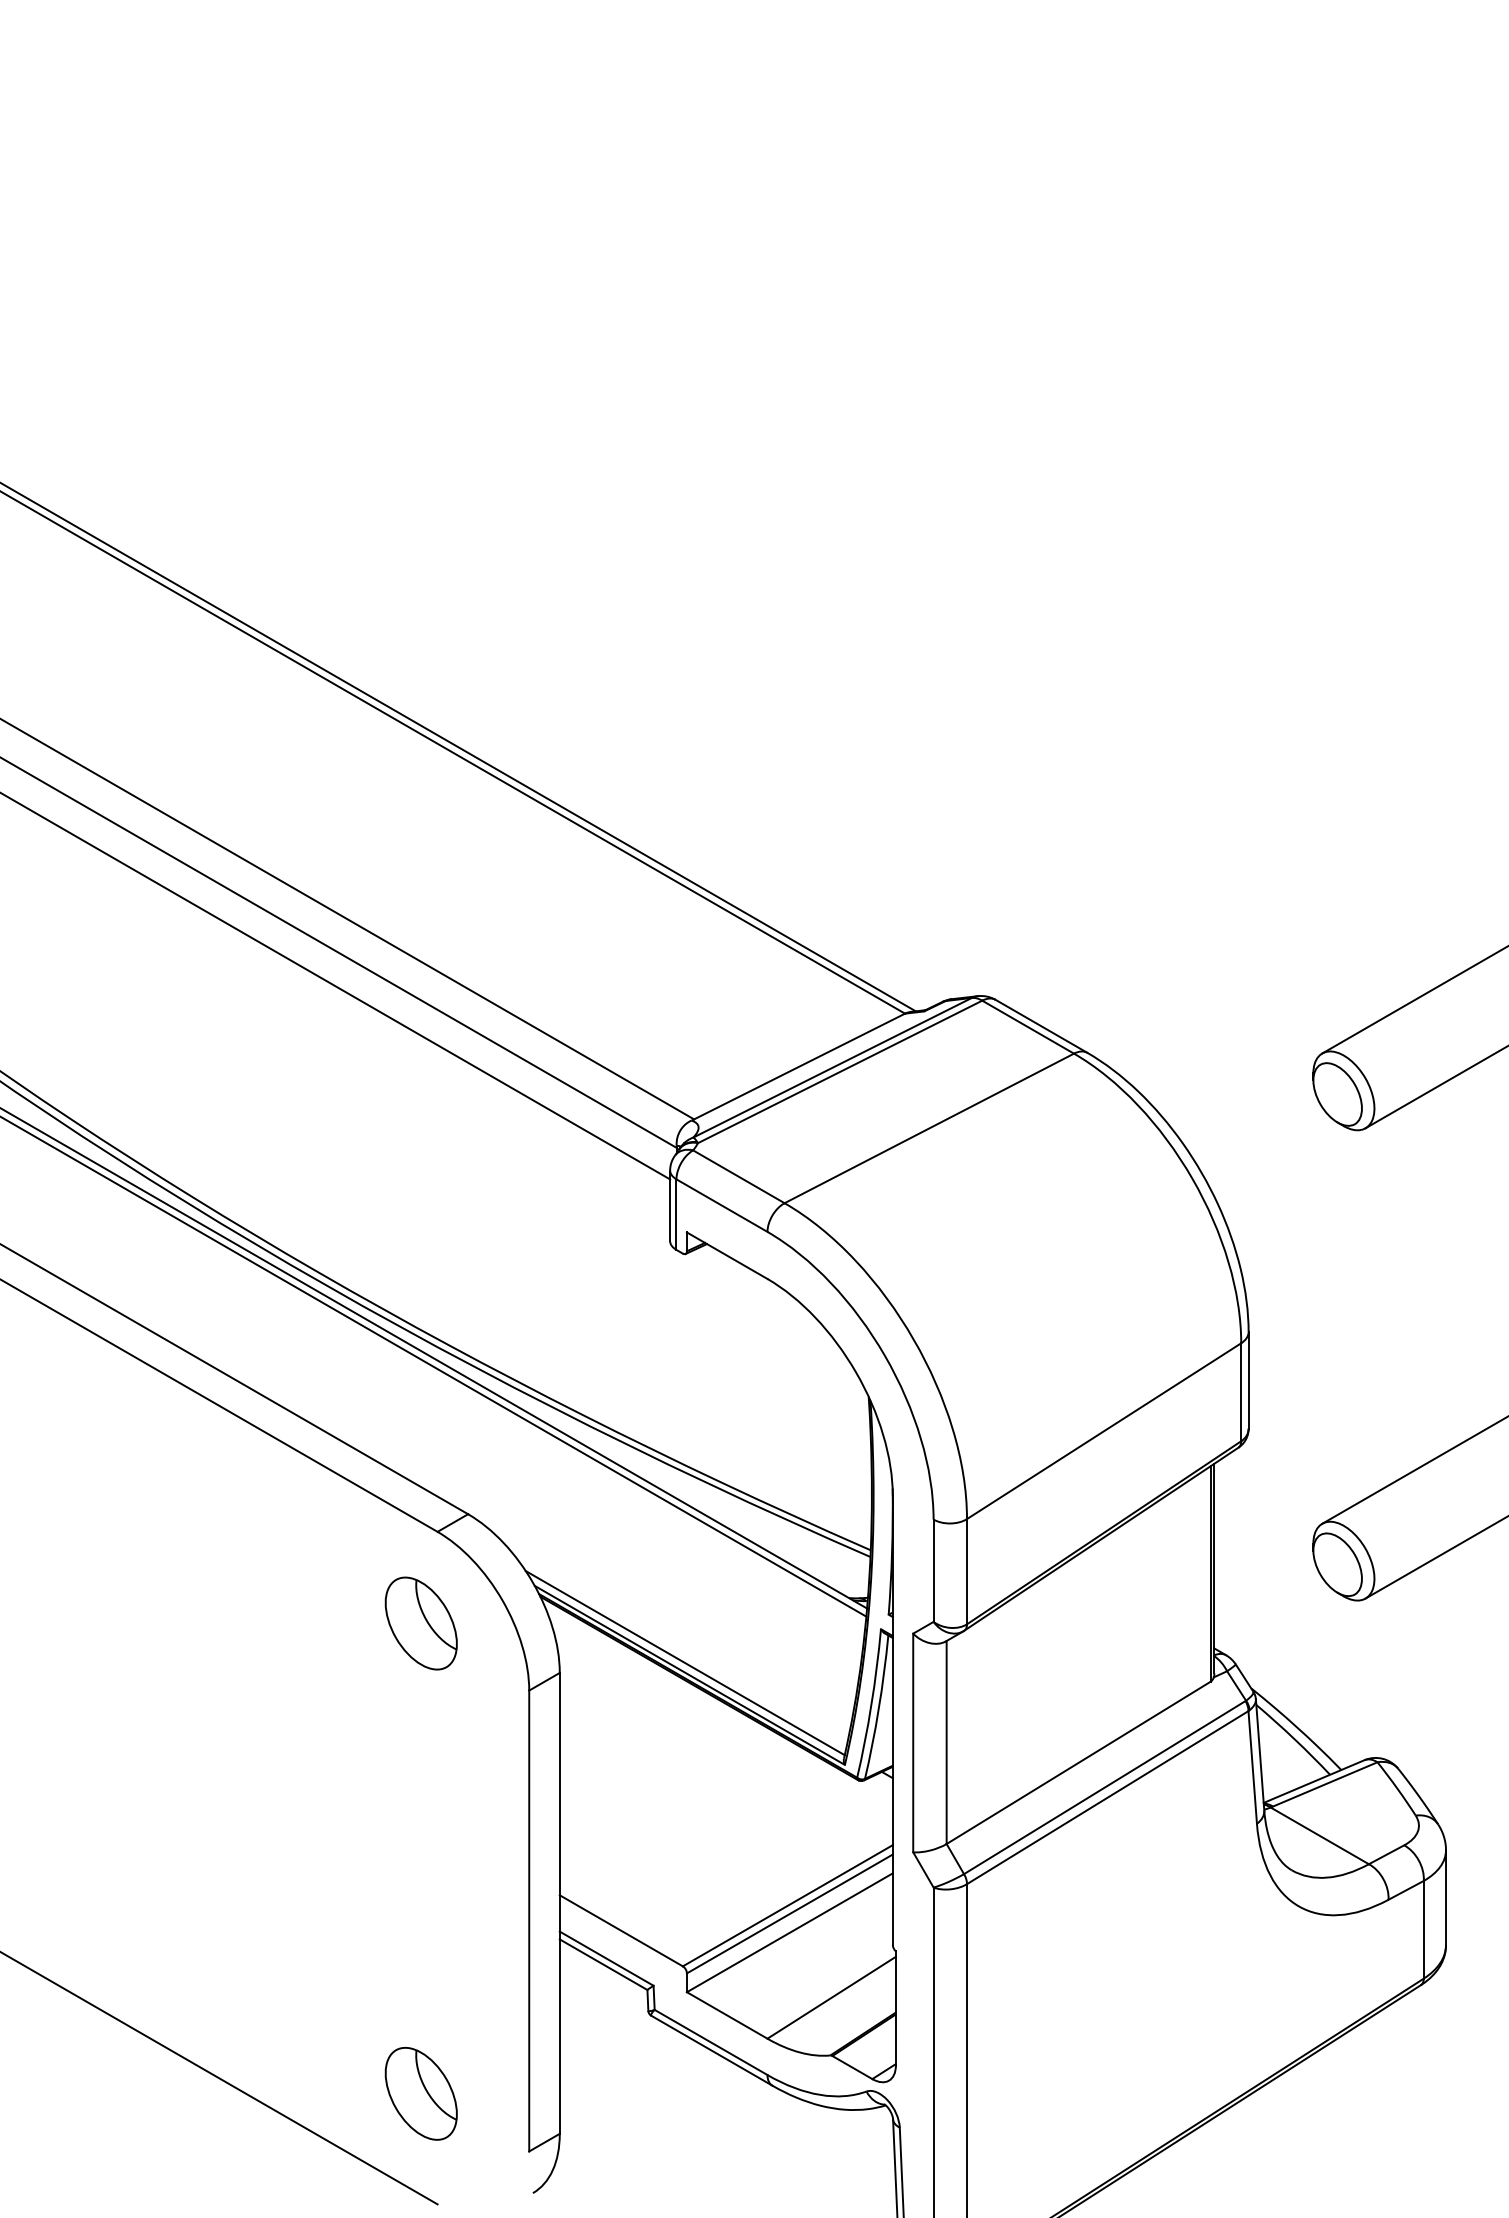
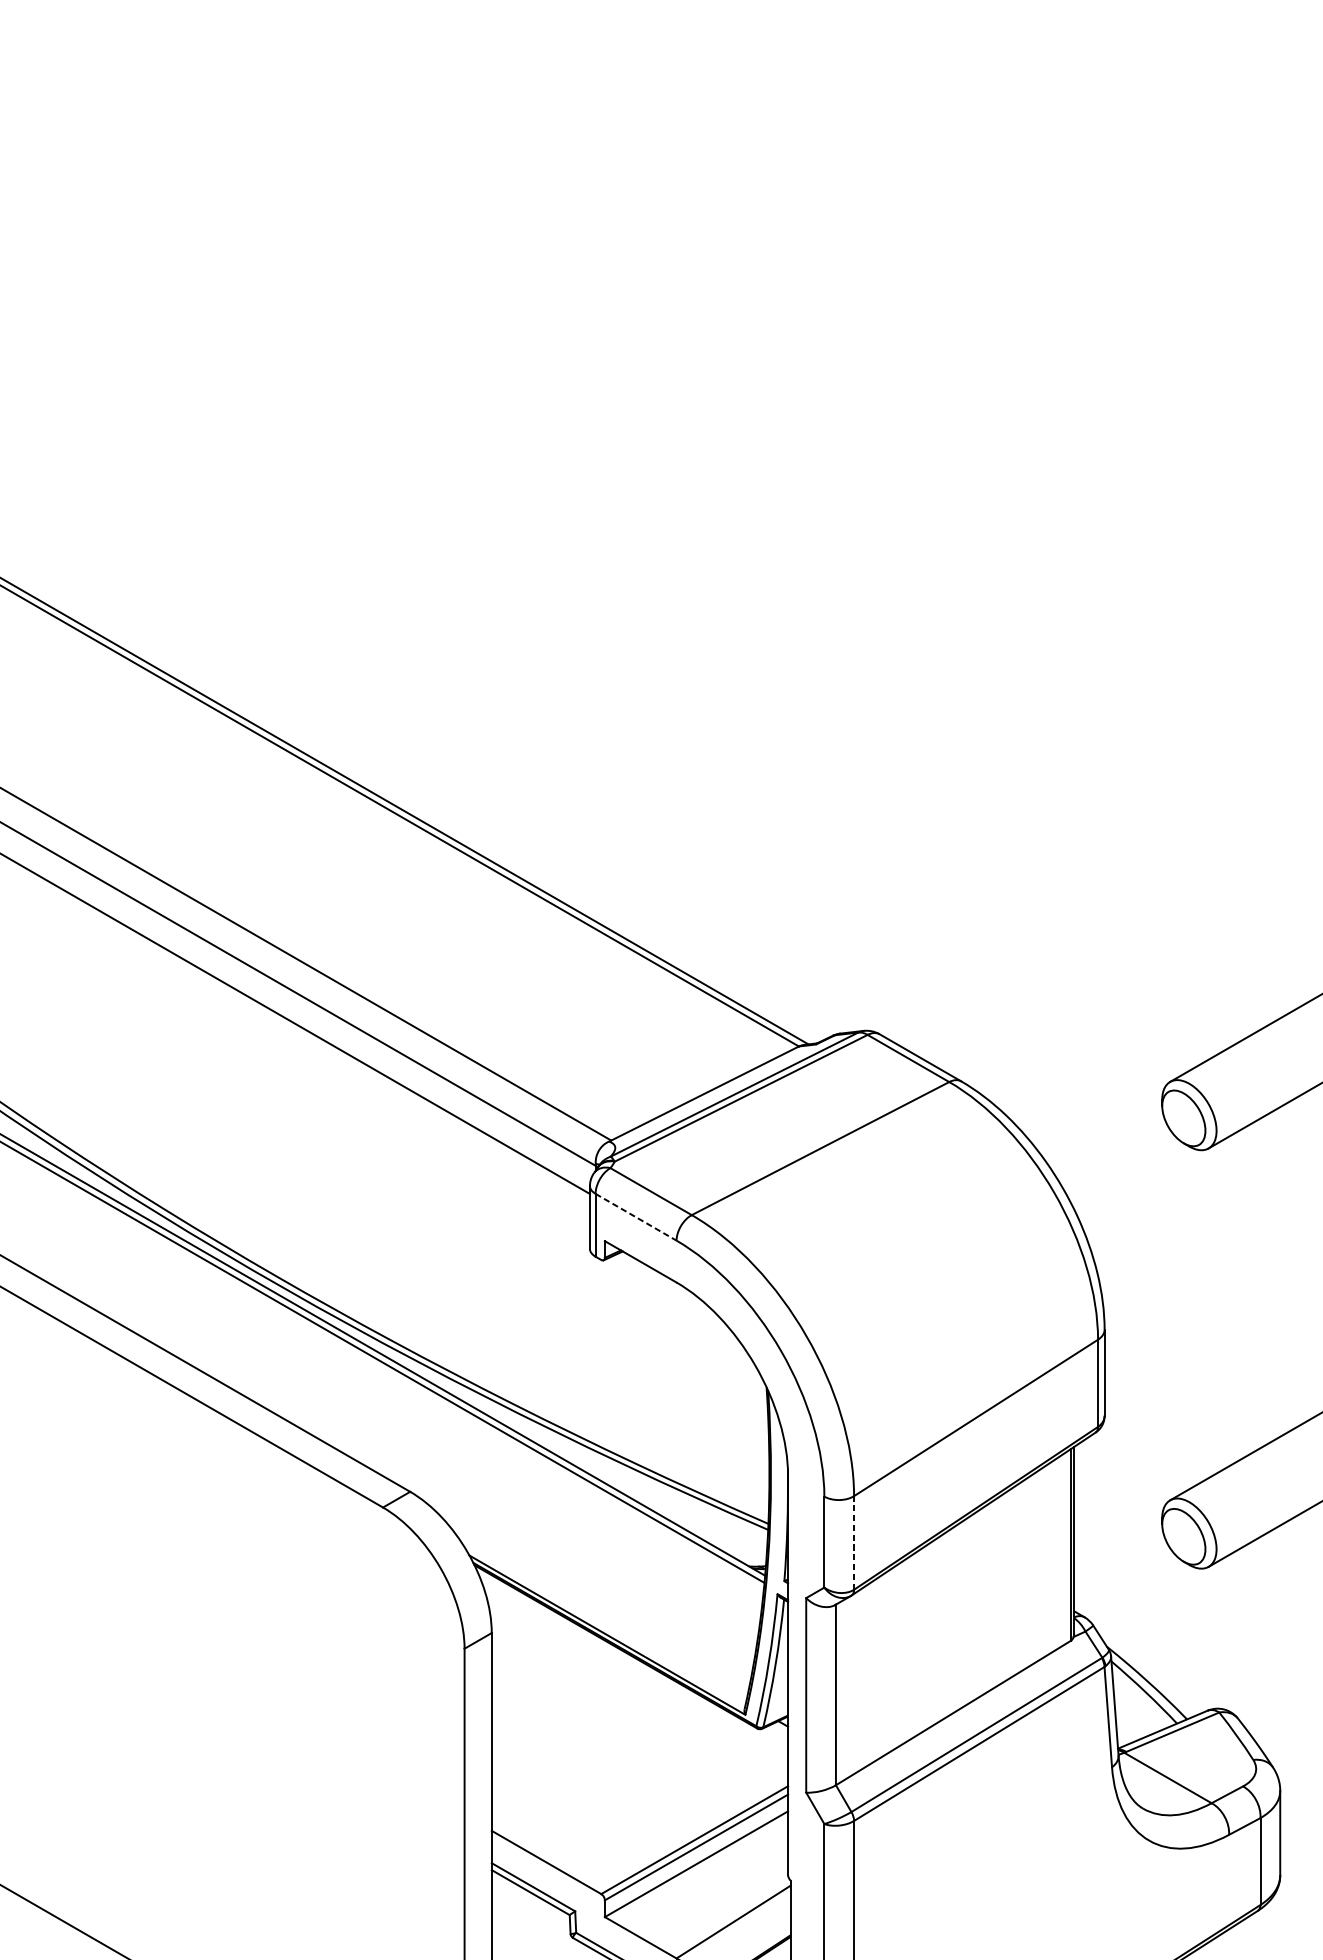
line: (721, 1205) -> (635, 1217), solid -> dashed
line: (967, 1571) -> (854, 1542), solid -> dashed
part: (420, 1623) -> (367, 1589), removed
line: (684, 1663) -> (602, 1624), removed

